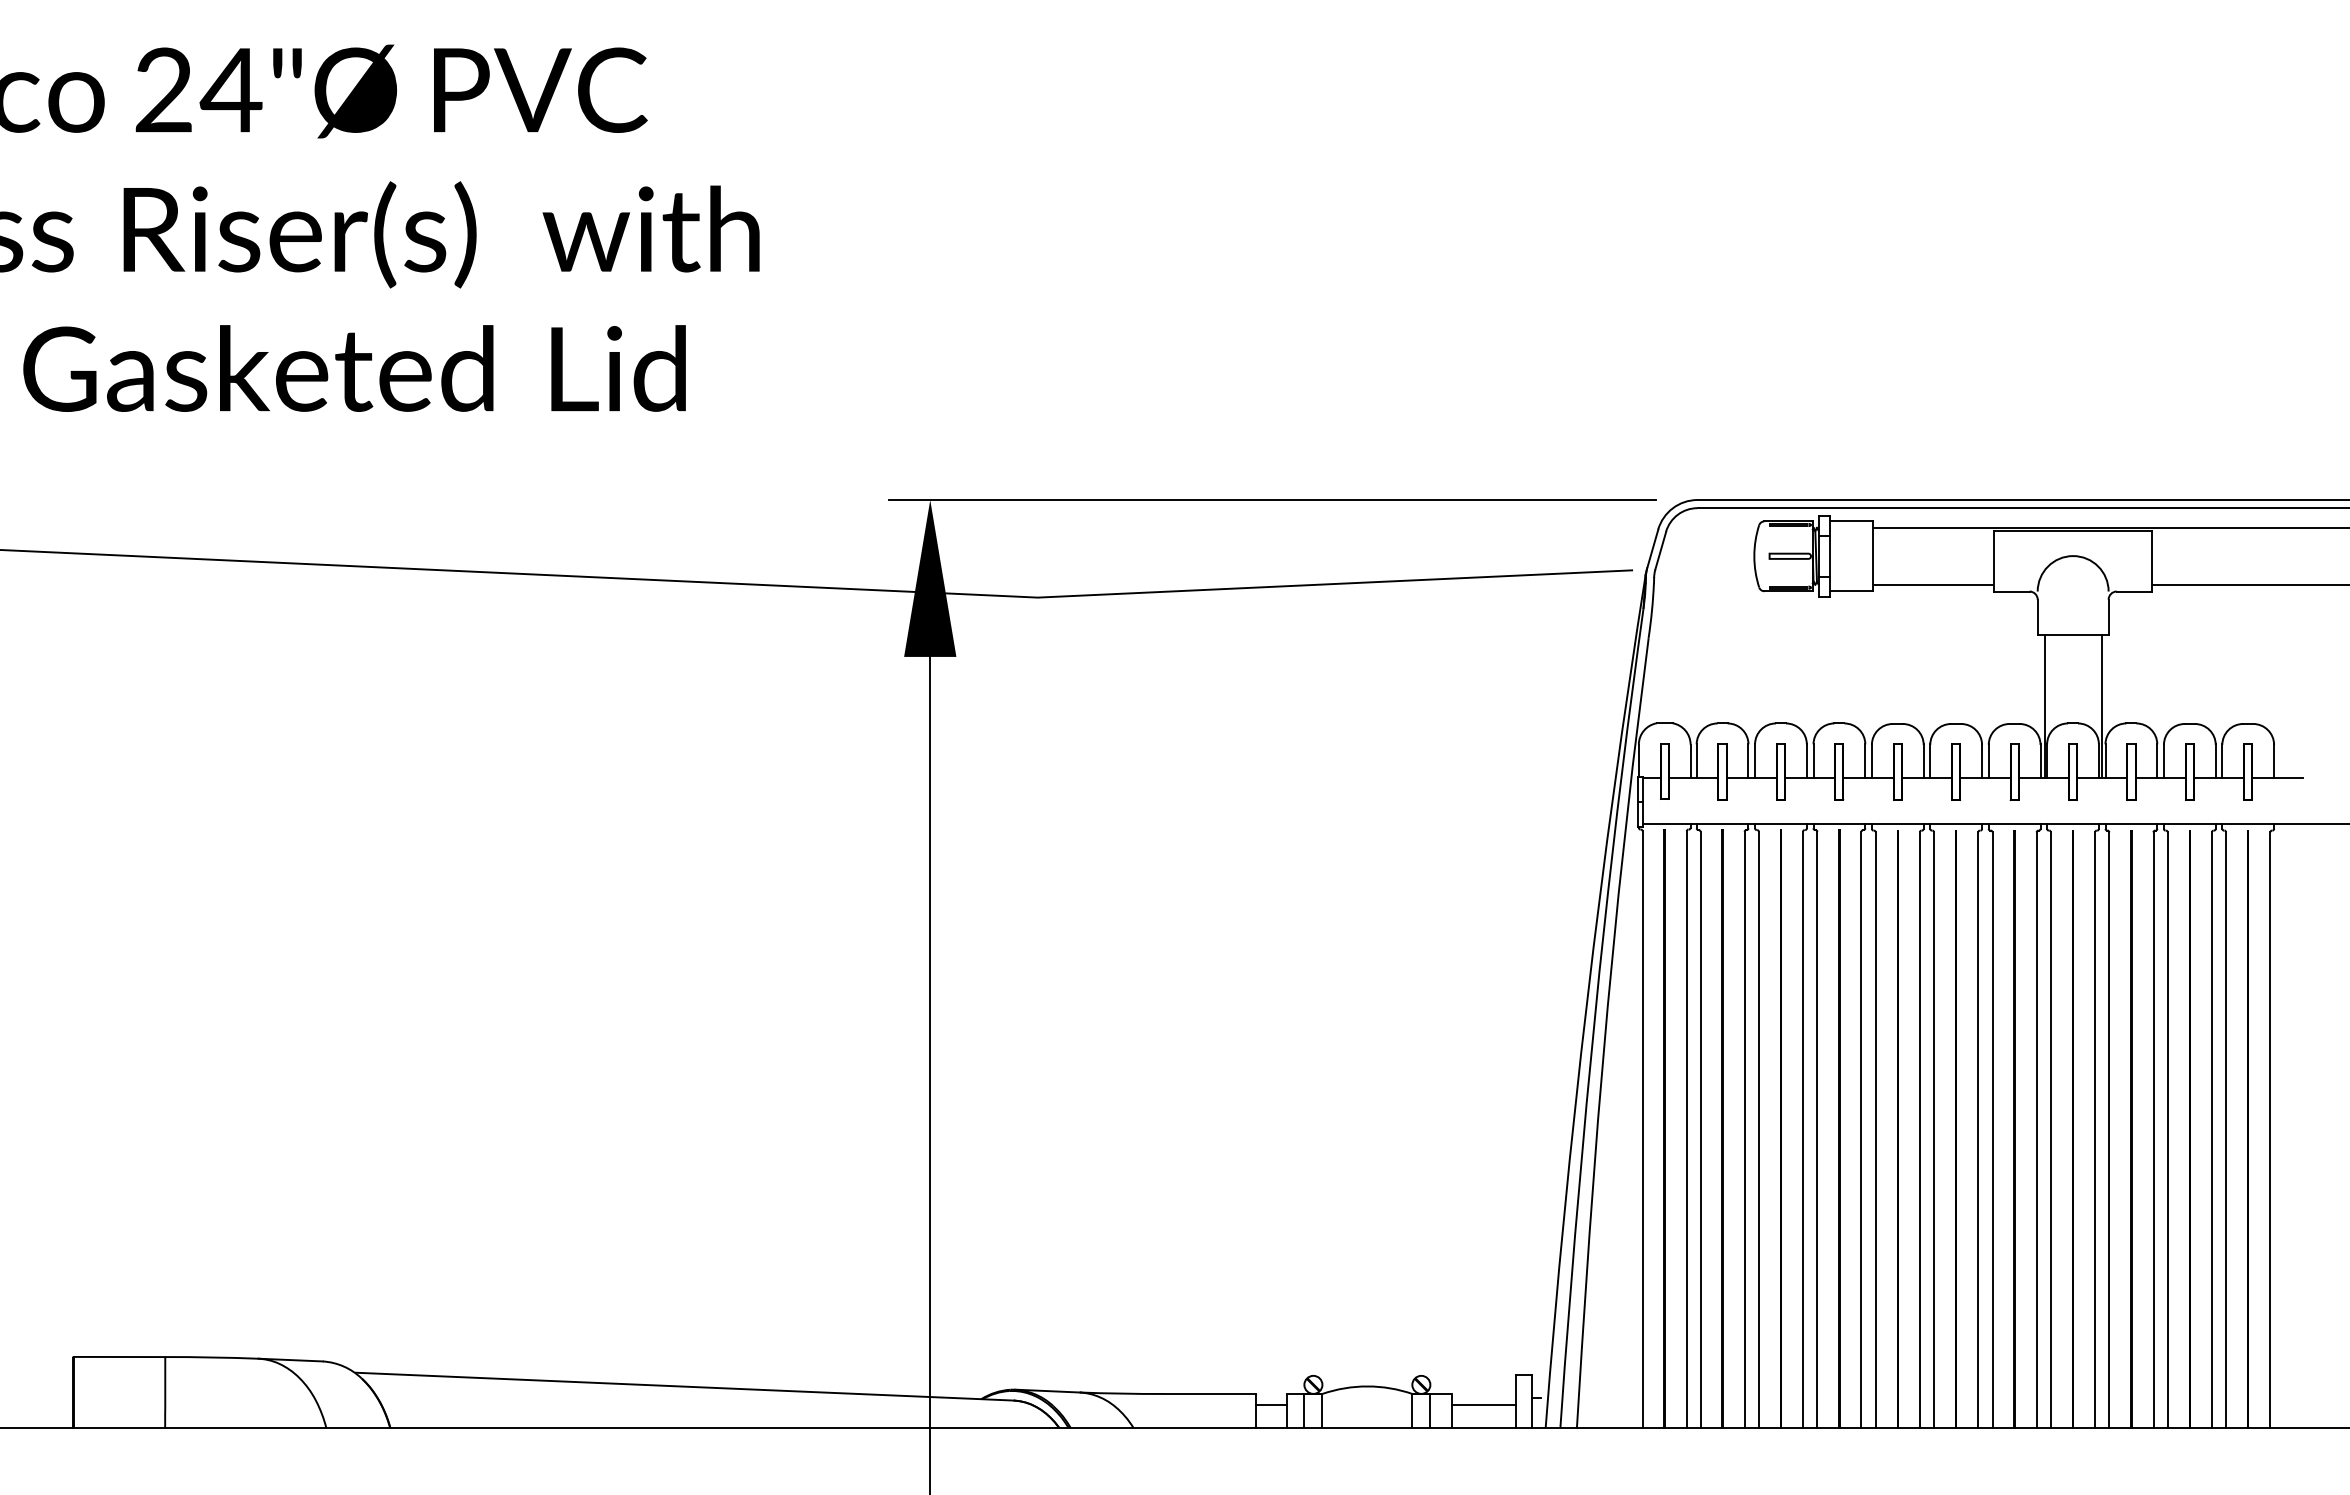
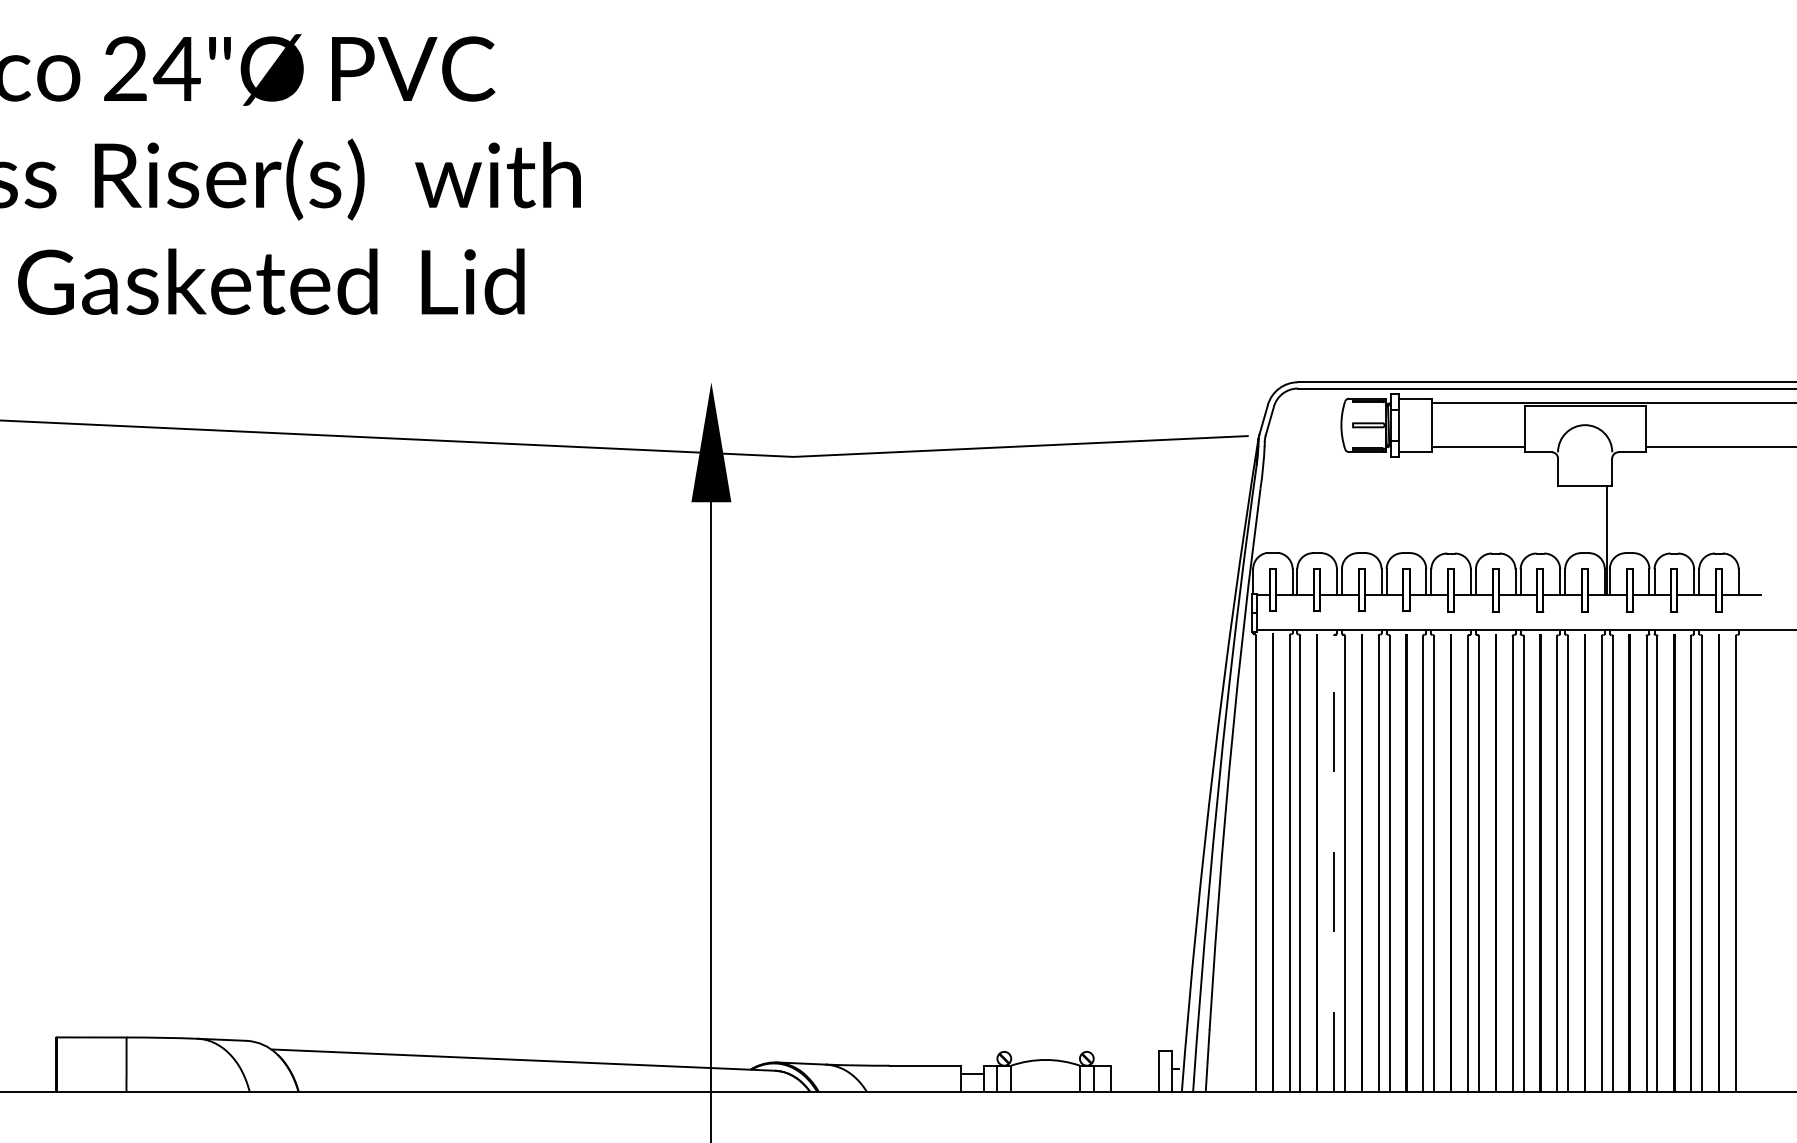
line: (1272, 500) -> (973, 382), removed
line: (2044, 706) -> (1563, 540), removed
line: (1744, 1129) -> (1333, 863), solid -> dashed
line: (1484, 1404) -> (1135, 1073), removed

